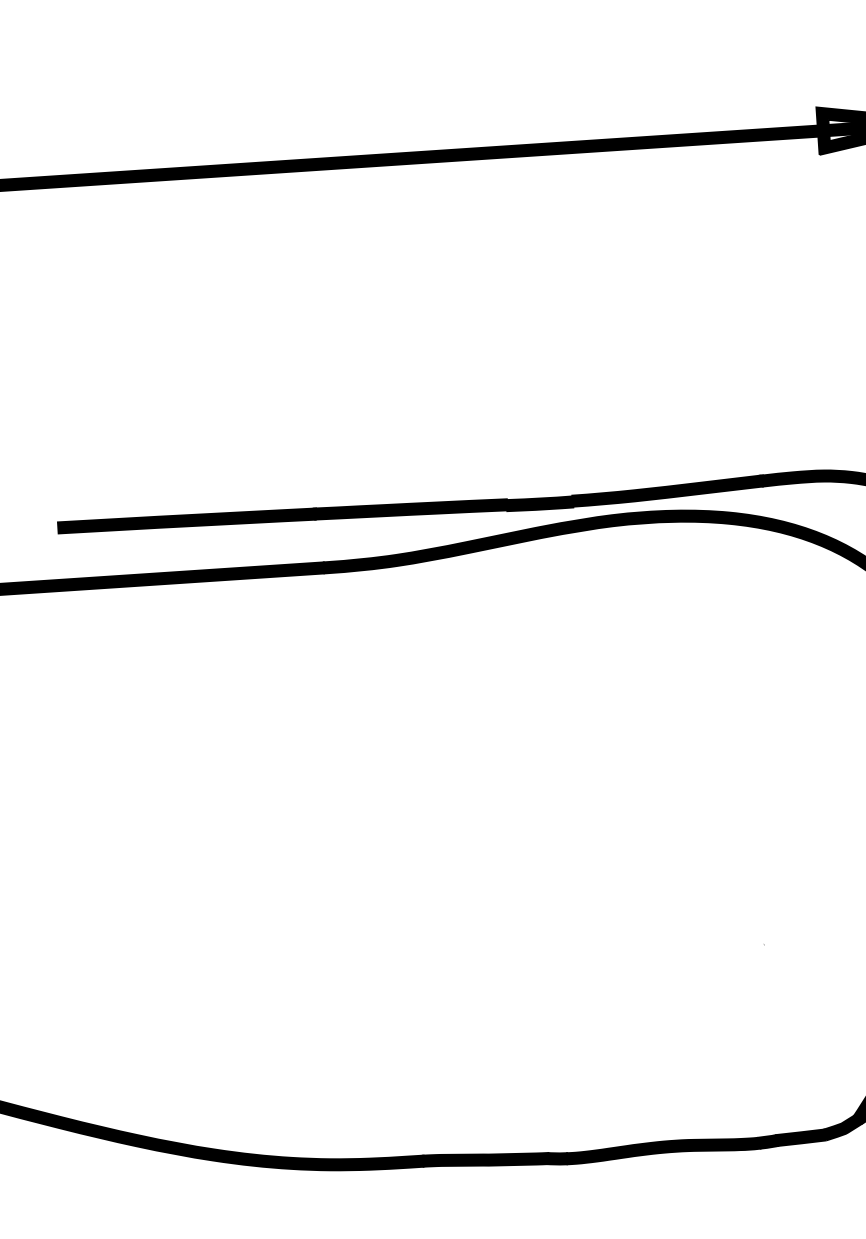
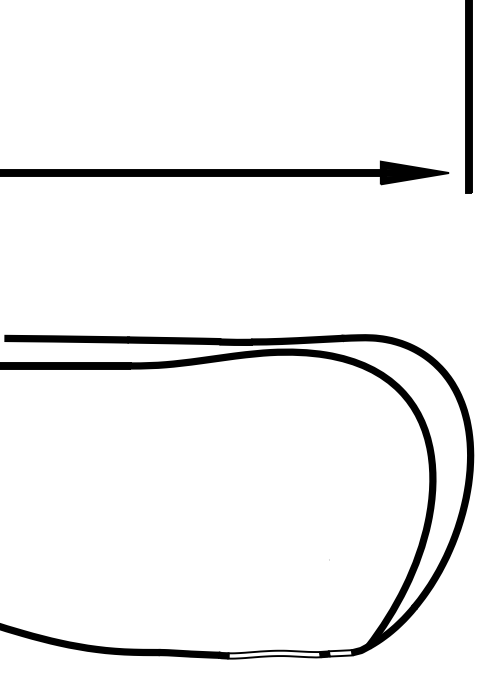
fill: (800, 1138) -> (340, 653), removed
fill: (663, 1149) -> (274, 654), removed

